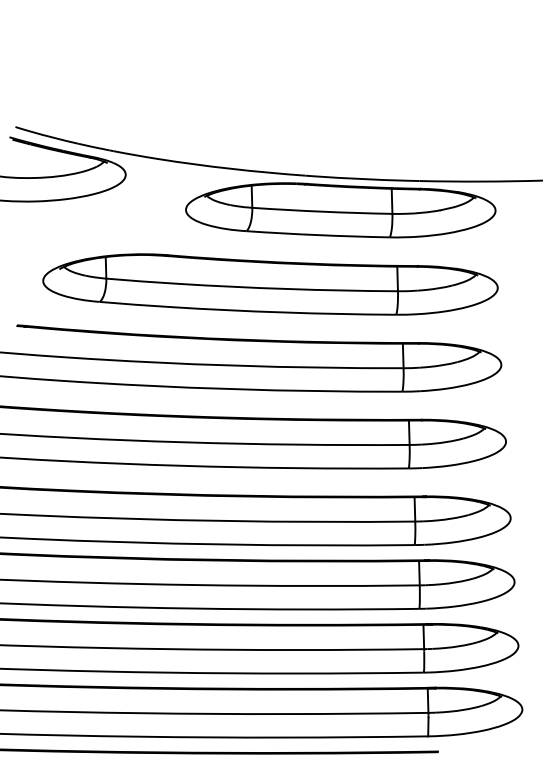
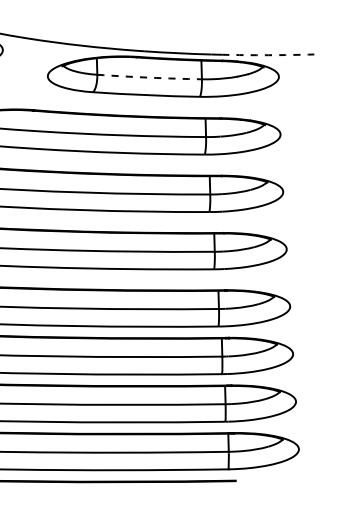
arc: (481, 181) -> (268, 55), solid -> dashed
arc: (322, 211) -> (149, 77), solid -> dashed

